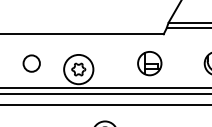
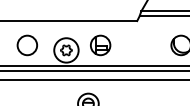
circle: (30, 63) -> (26, 45), size x1.43
part: (149, 63) -> (100, 45), moved

